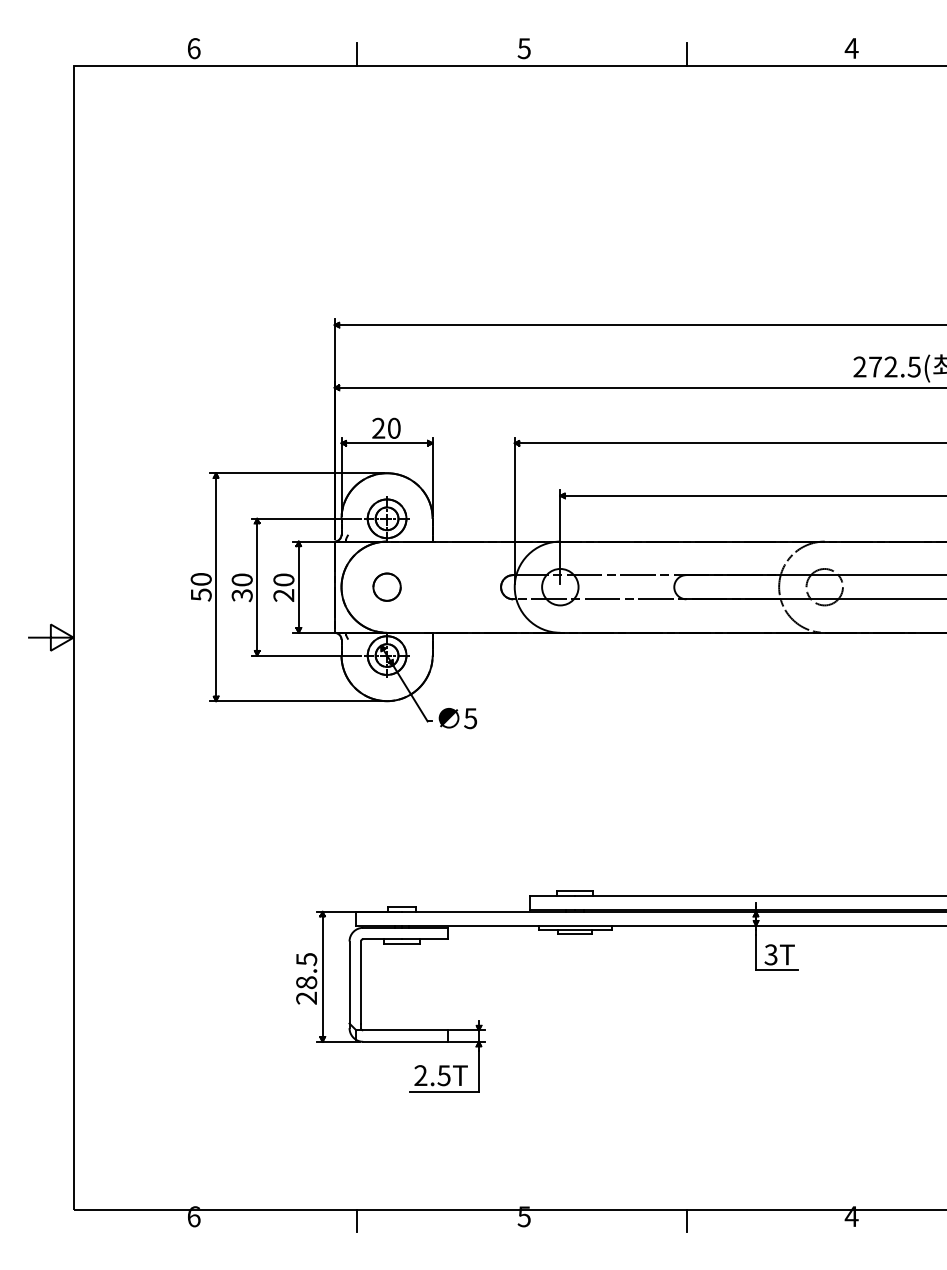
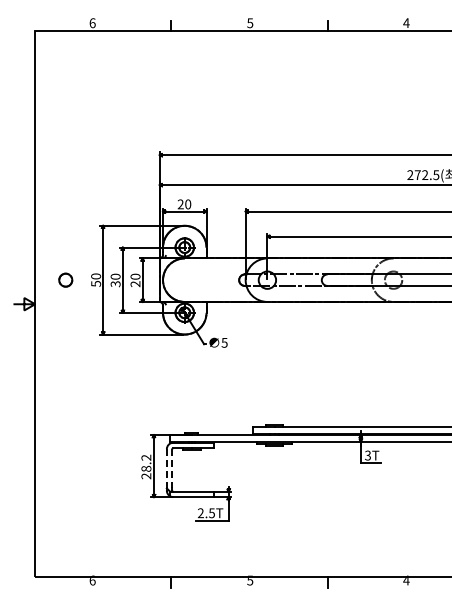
circle: (386, 585) -> (65, 279), moved
text: (306, 958) -> (146, 457), 28.5 -> 28.2
line: (348, 981) -> (166, 468), solid -> dashed
line: (361, 981) -> (172, 468), solid -> dashed

